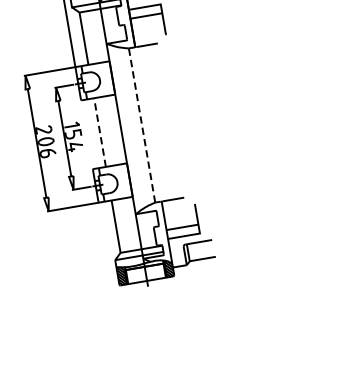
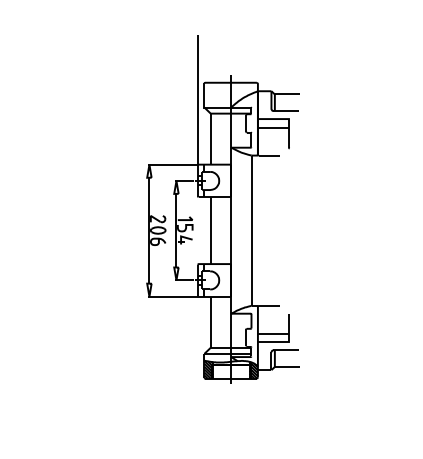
line: (141, 125) -> (251, 230), dashed -> solid
line: (99, 132) -> (210, 230), dashed -> solid

